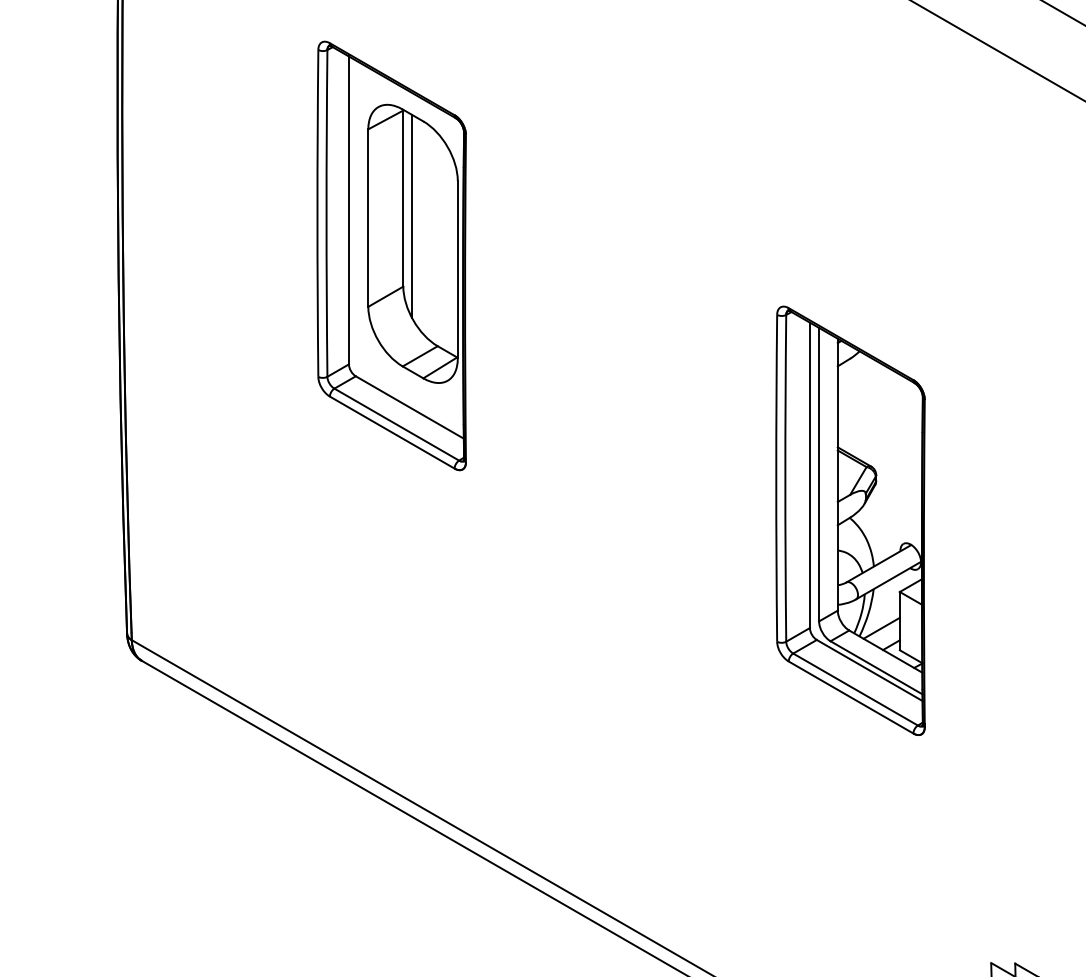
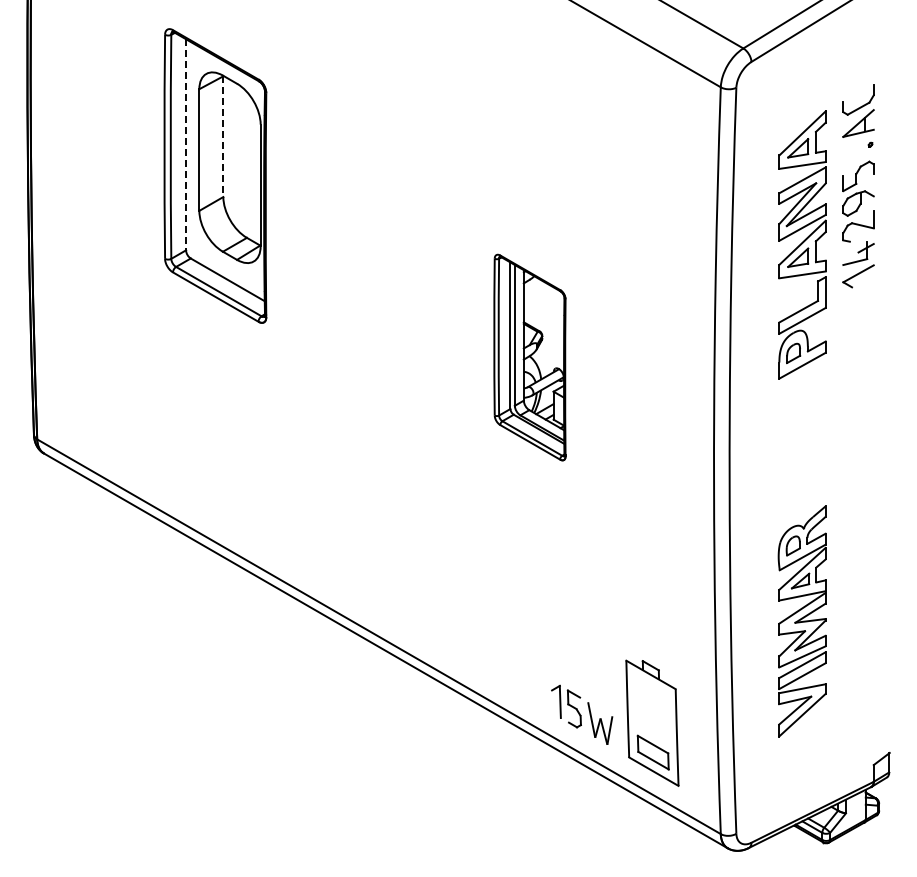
line: (403, 199) -> (223, 137), solid -> dashed
line: (349, 210) -> (186, 144), solid -> dashed
line: (412, 215) -> (229, 148), removed
part: (849, 520) -> (529, 357), size x0.7

